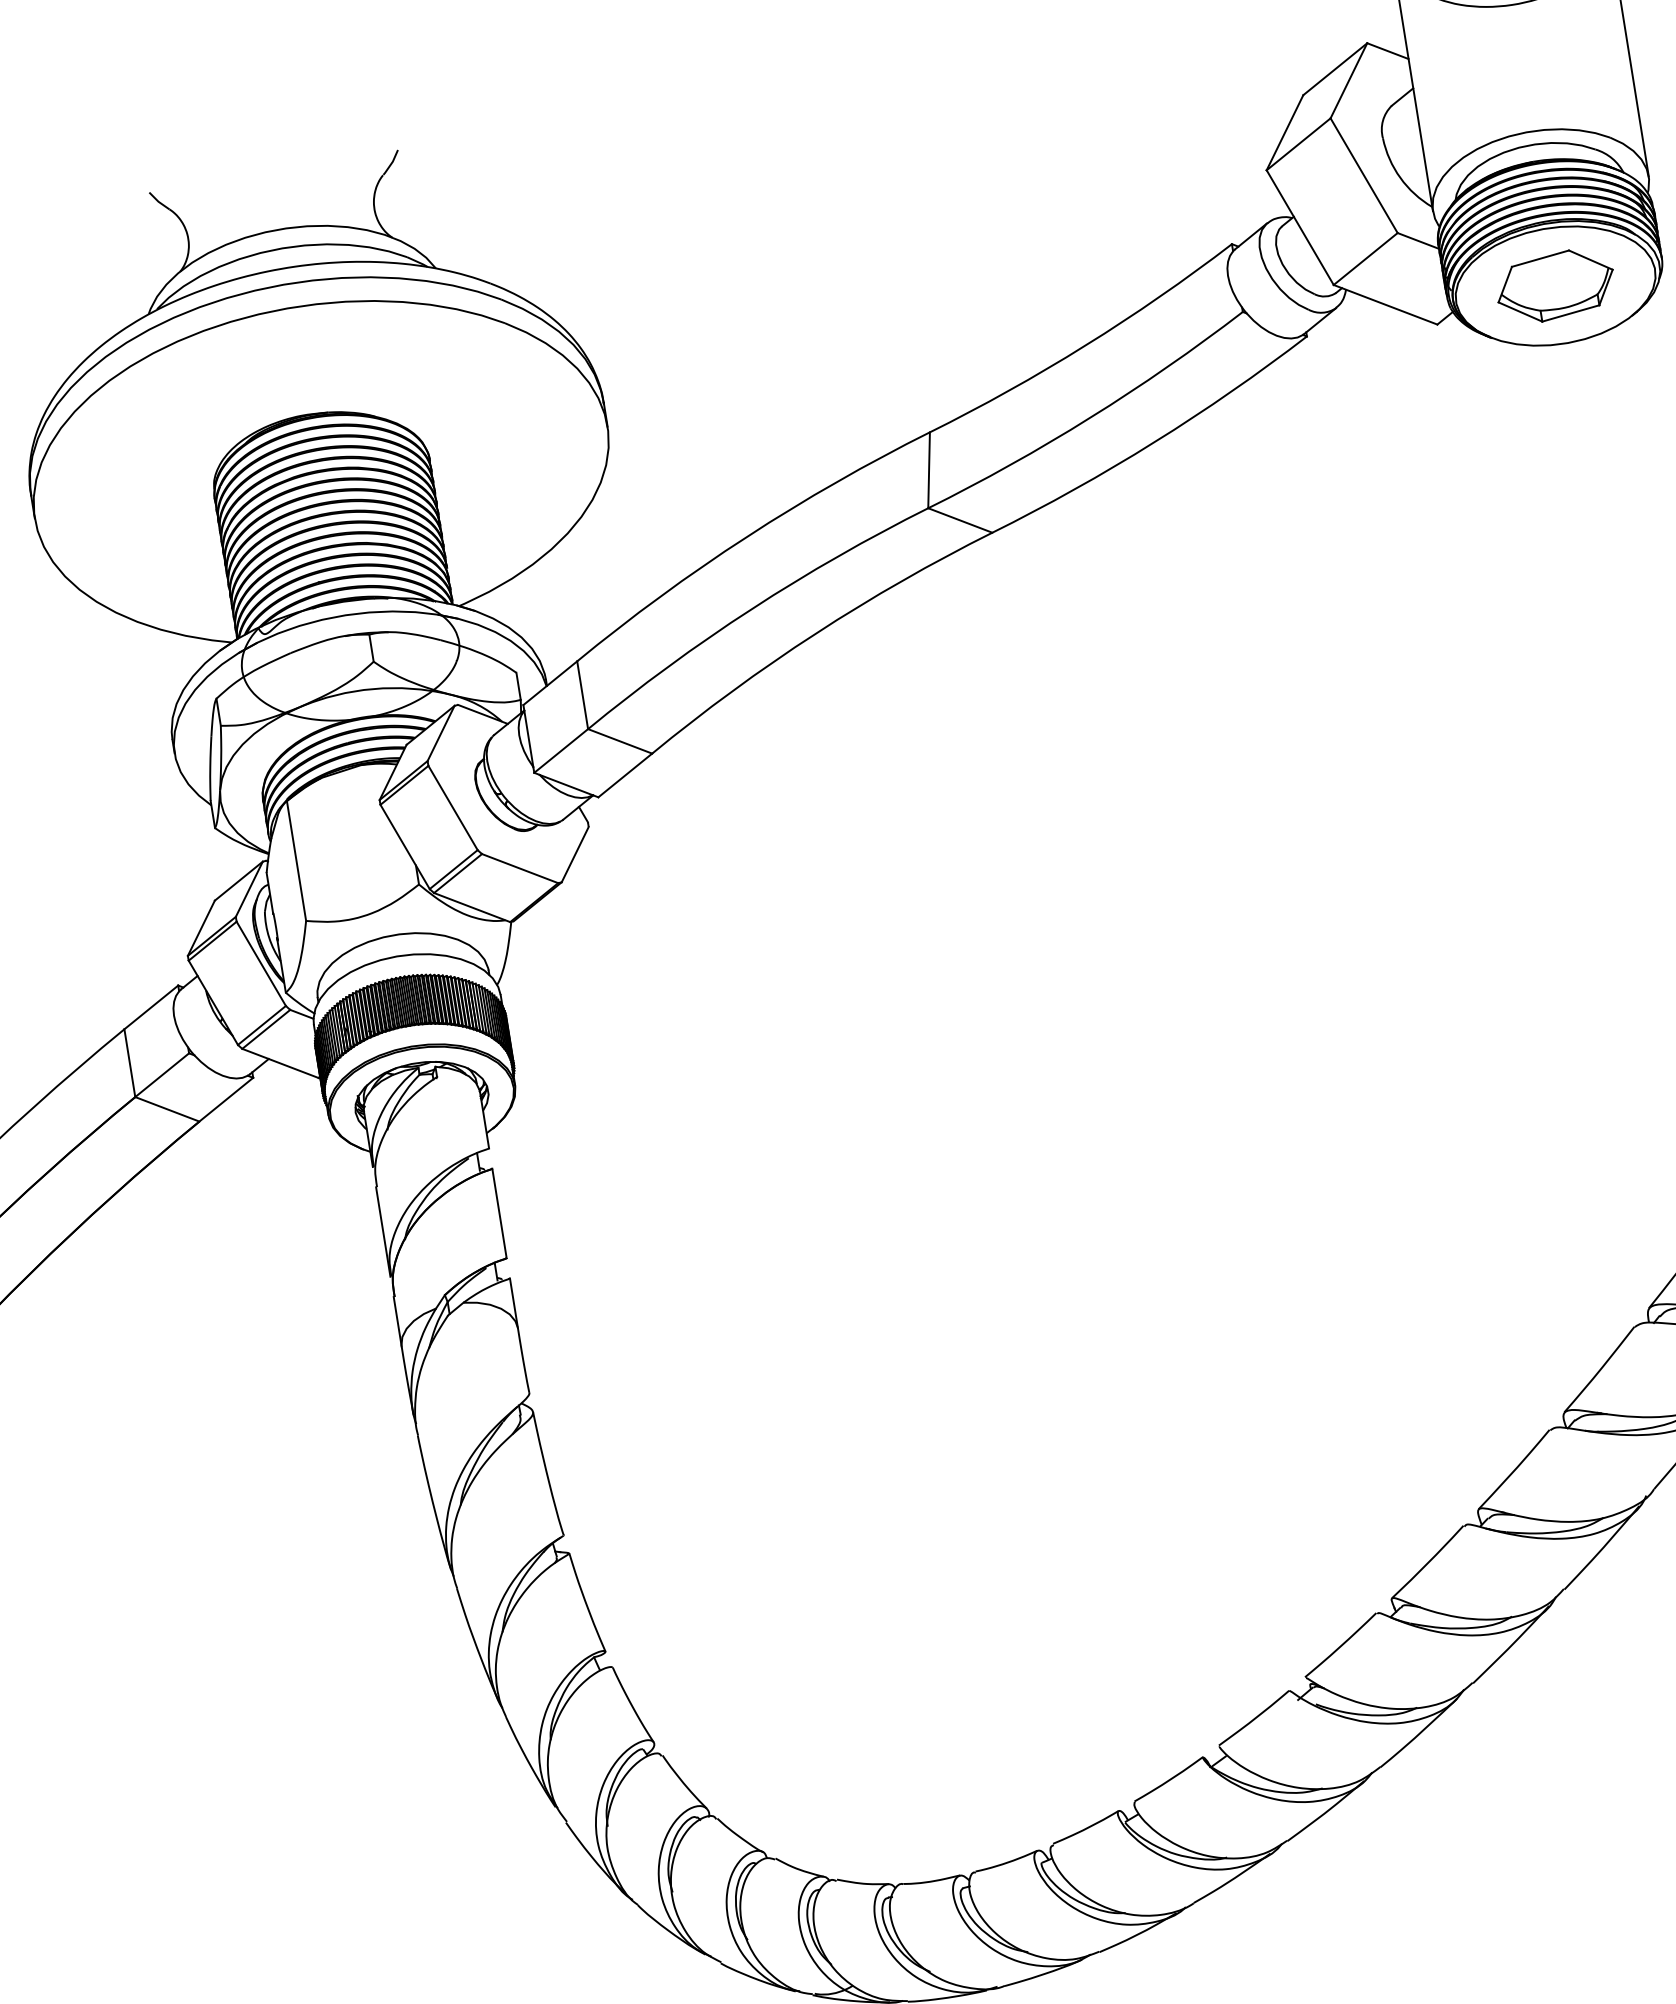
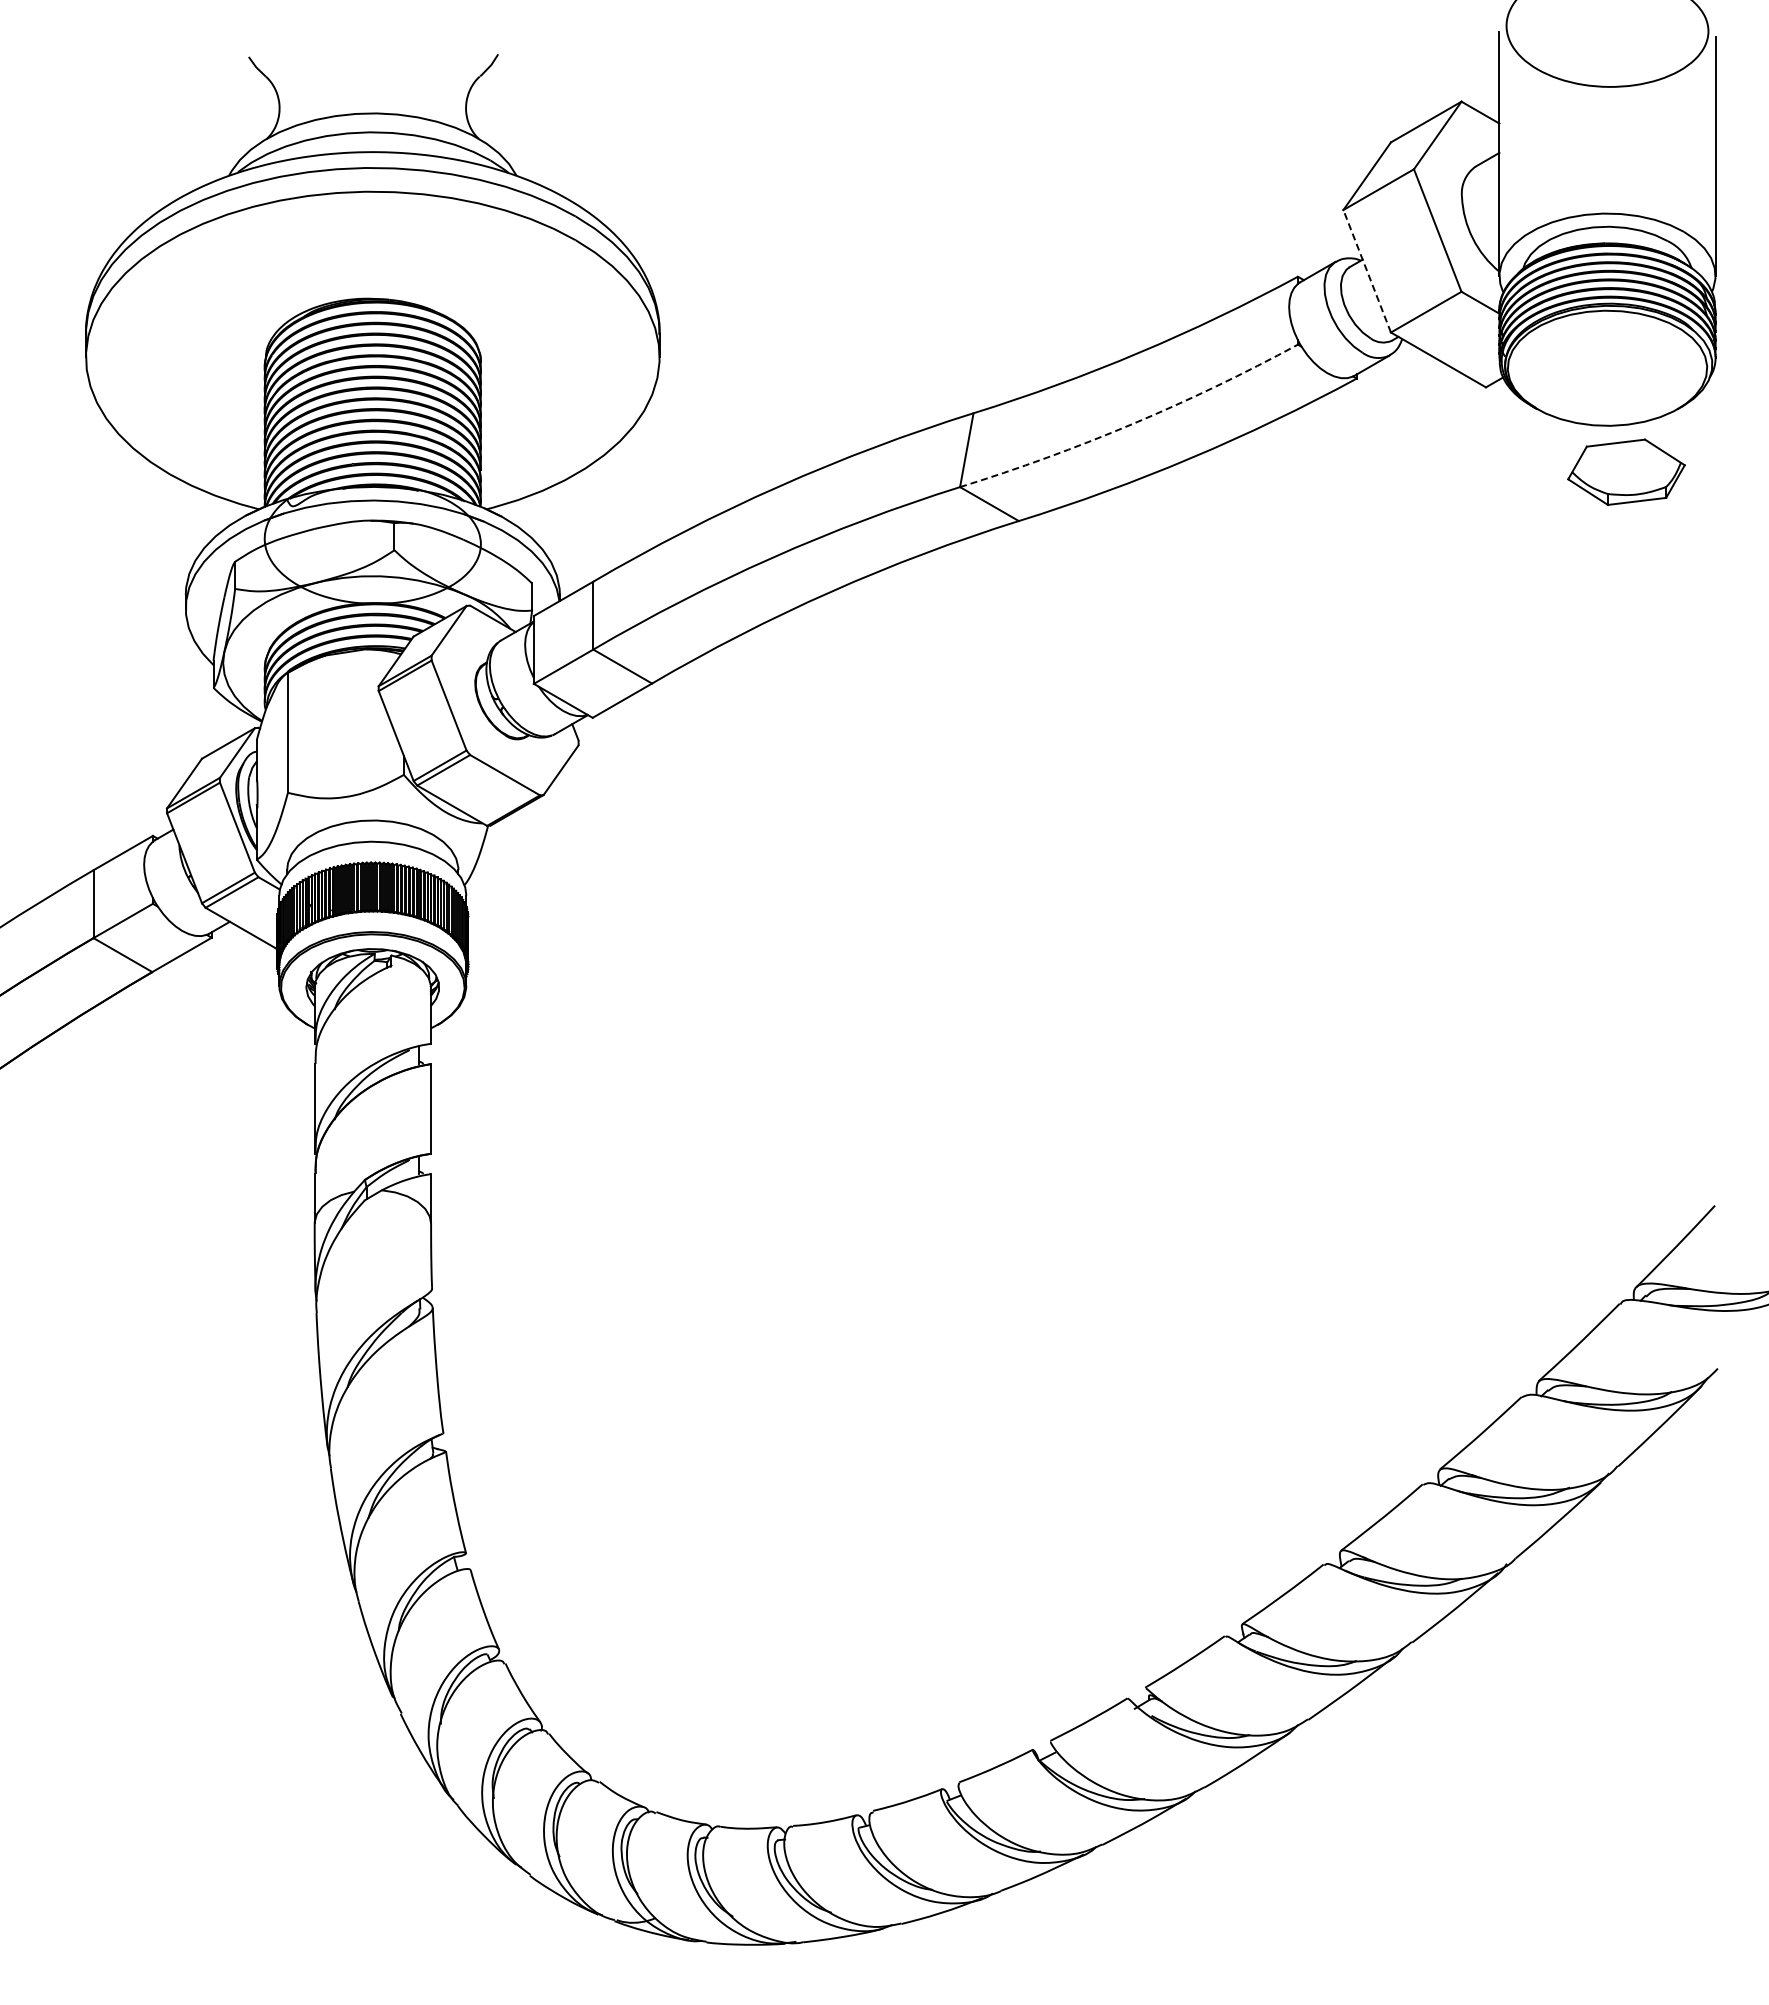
line: (1300, 227) -> (1367, 271), solid -> dashed
part: (1555, 285) -> (1626, 471), moved
arc: (1090, 418) -> (1132, 424), solid -> dashed

